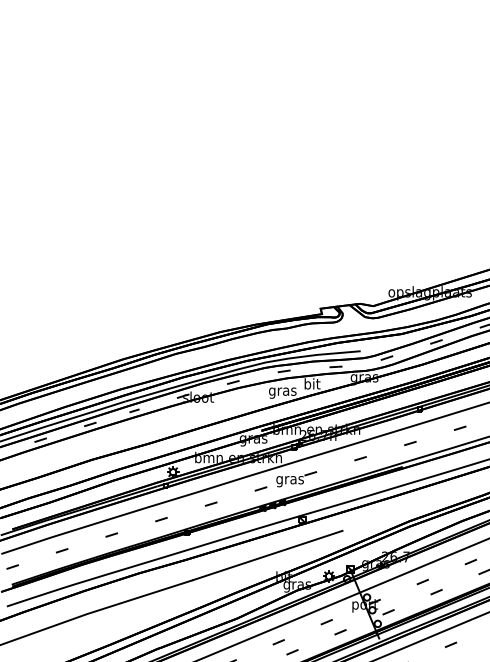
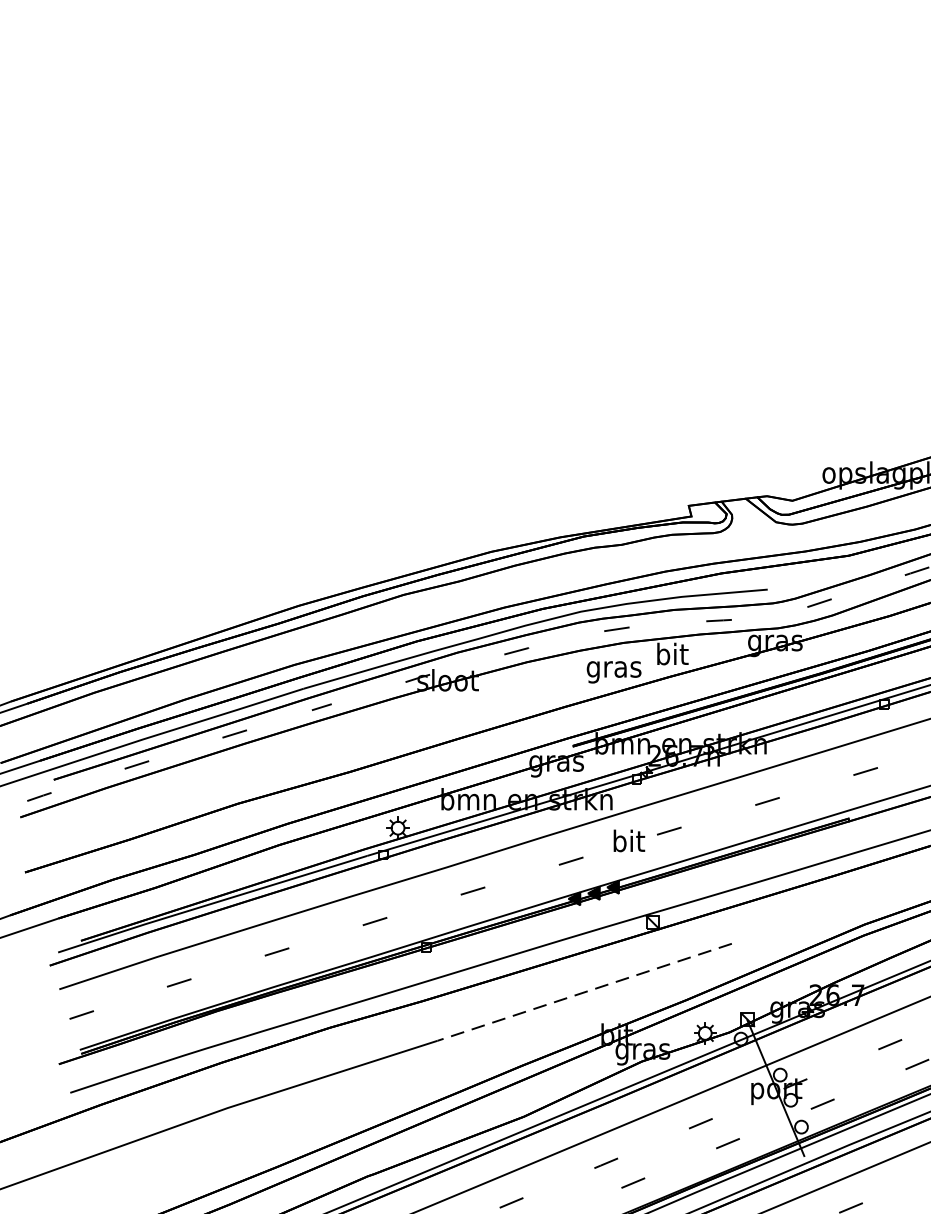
text: (289, 480) -> (627, 844), gras -> bit
line: (267, 555) -> (584, 992), solid -> dashed

